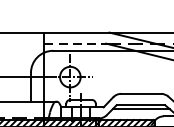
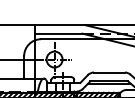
line: (75, 43) -> (58, 33), dashed -> solid

